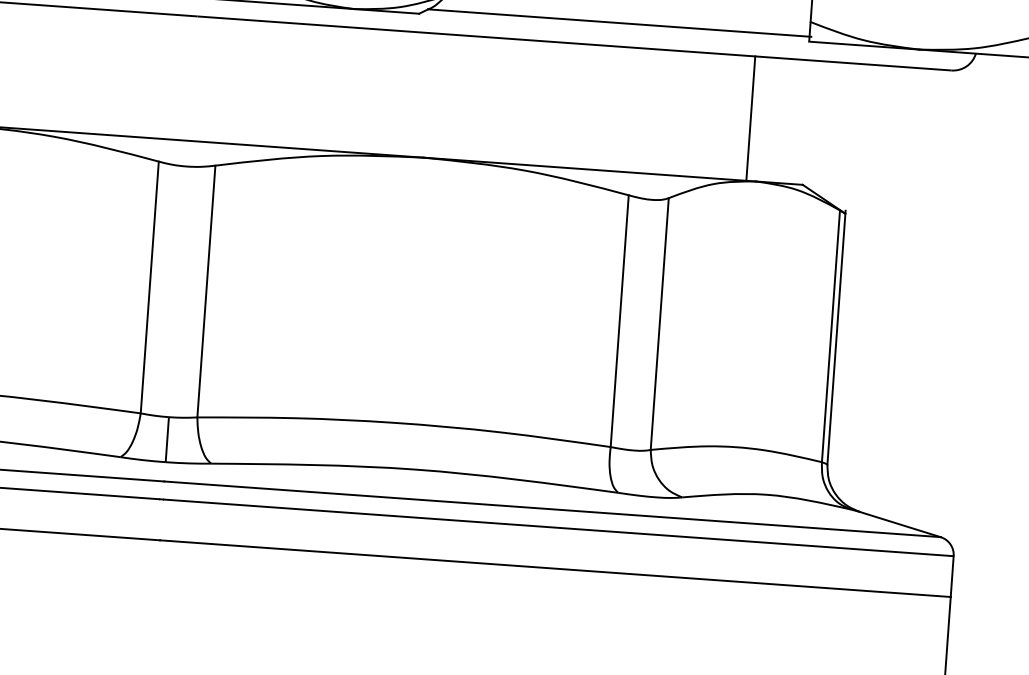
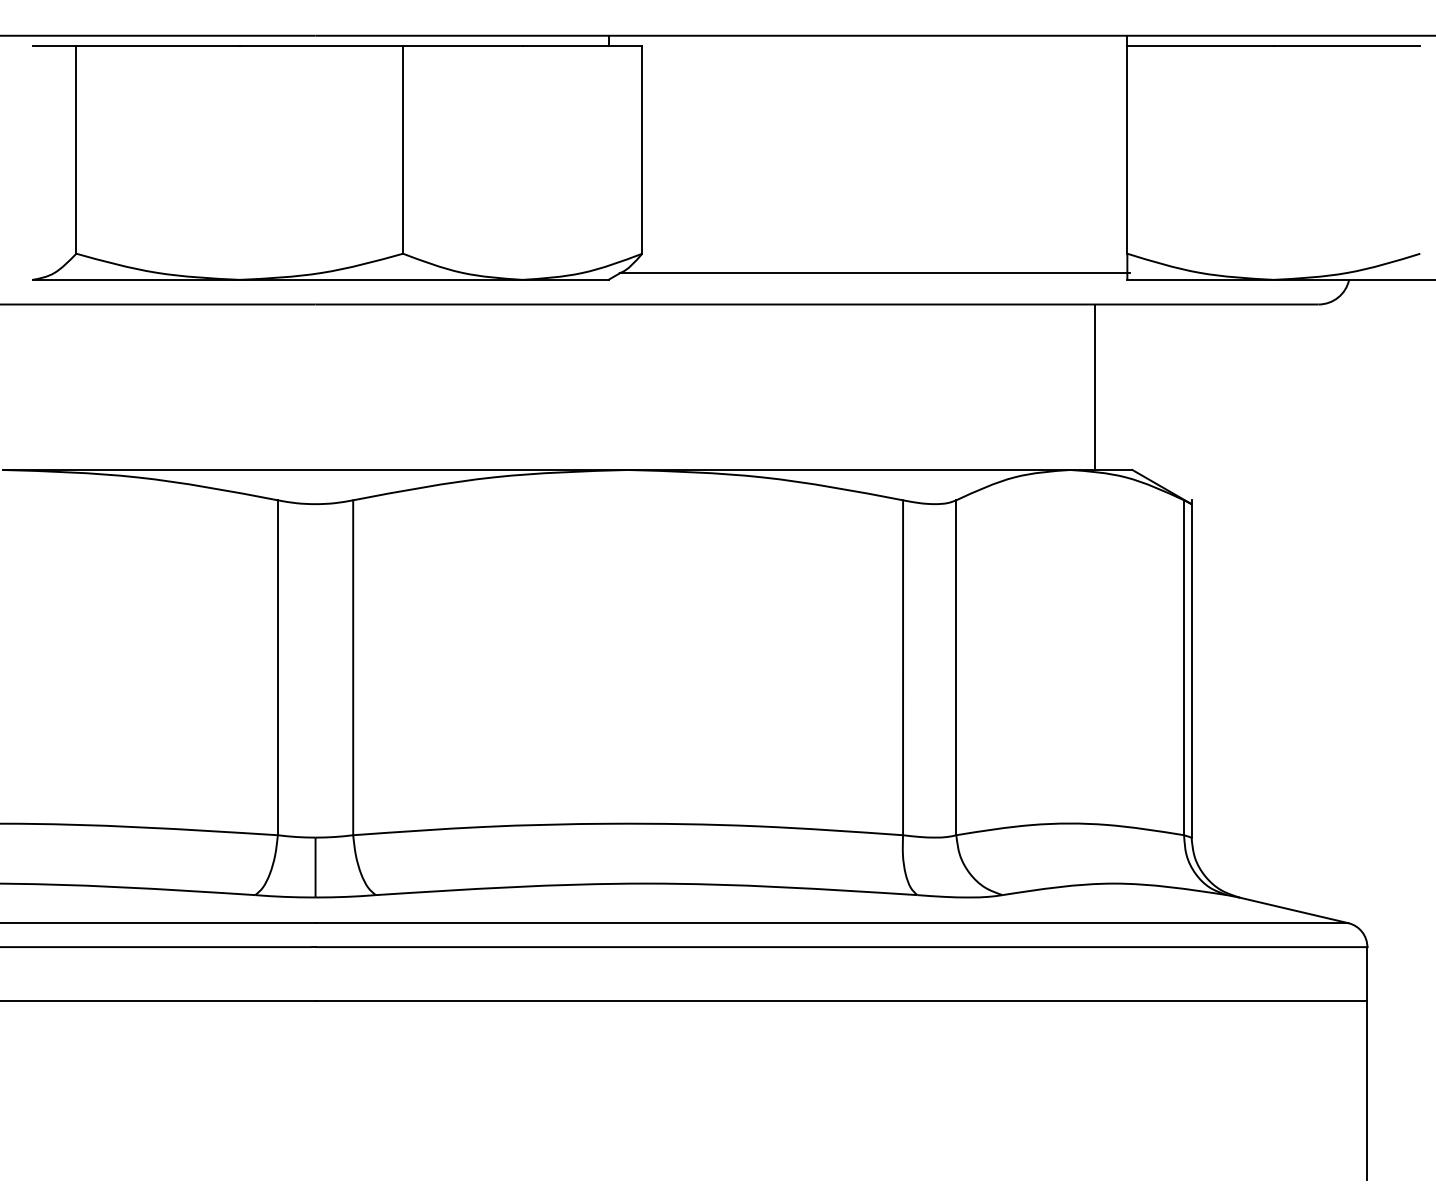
line: (750, 118) -> (1095, 386), moved

